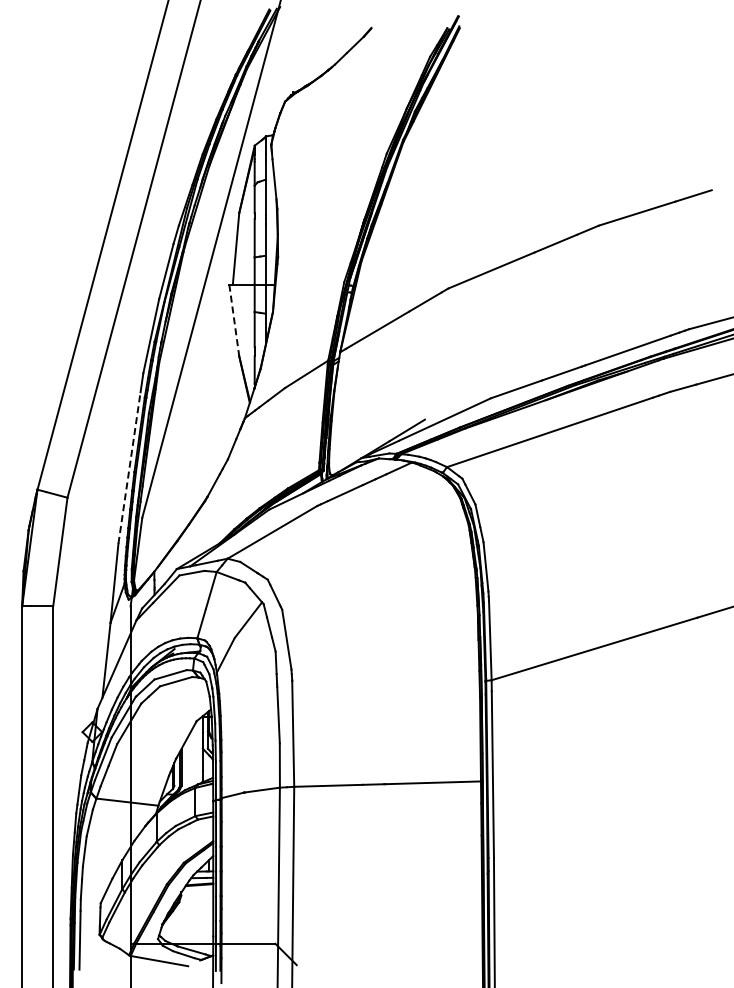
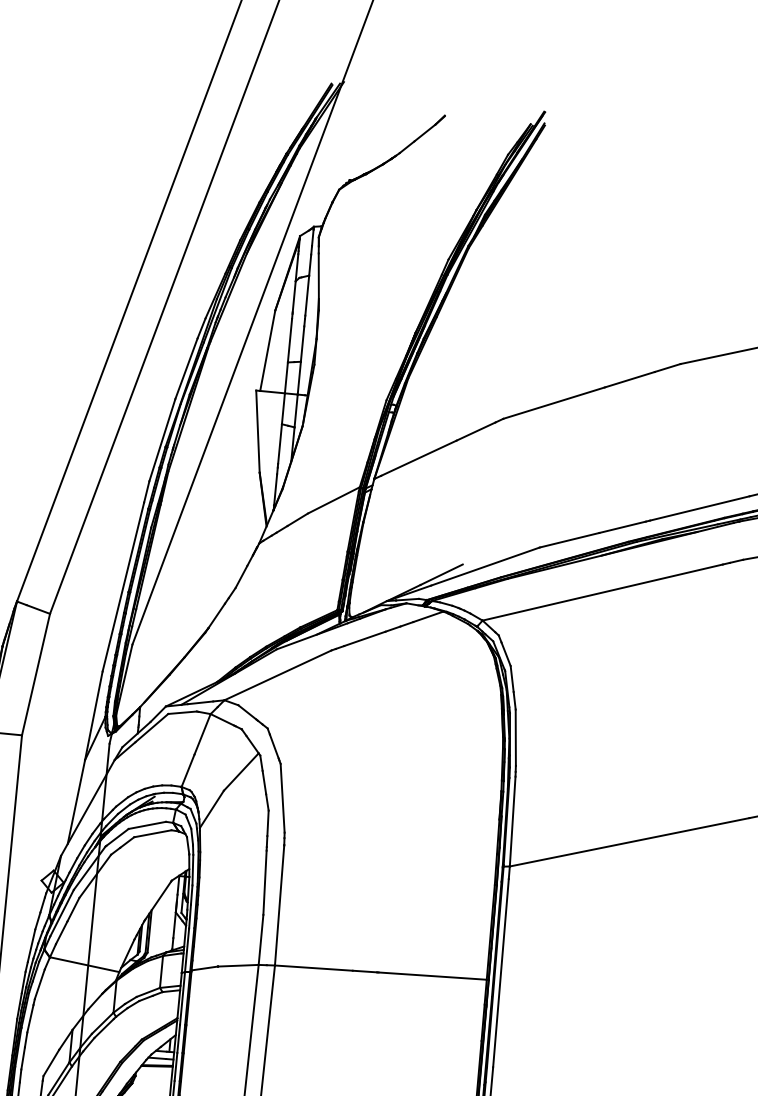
line: (234, 321) -> (258, 432), dashed -> solid
line: (129, 468) -> (123, 587), dashed -> solid

